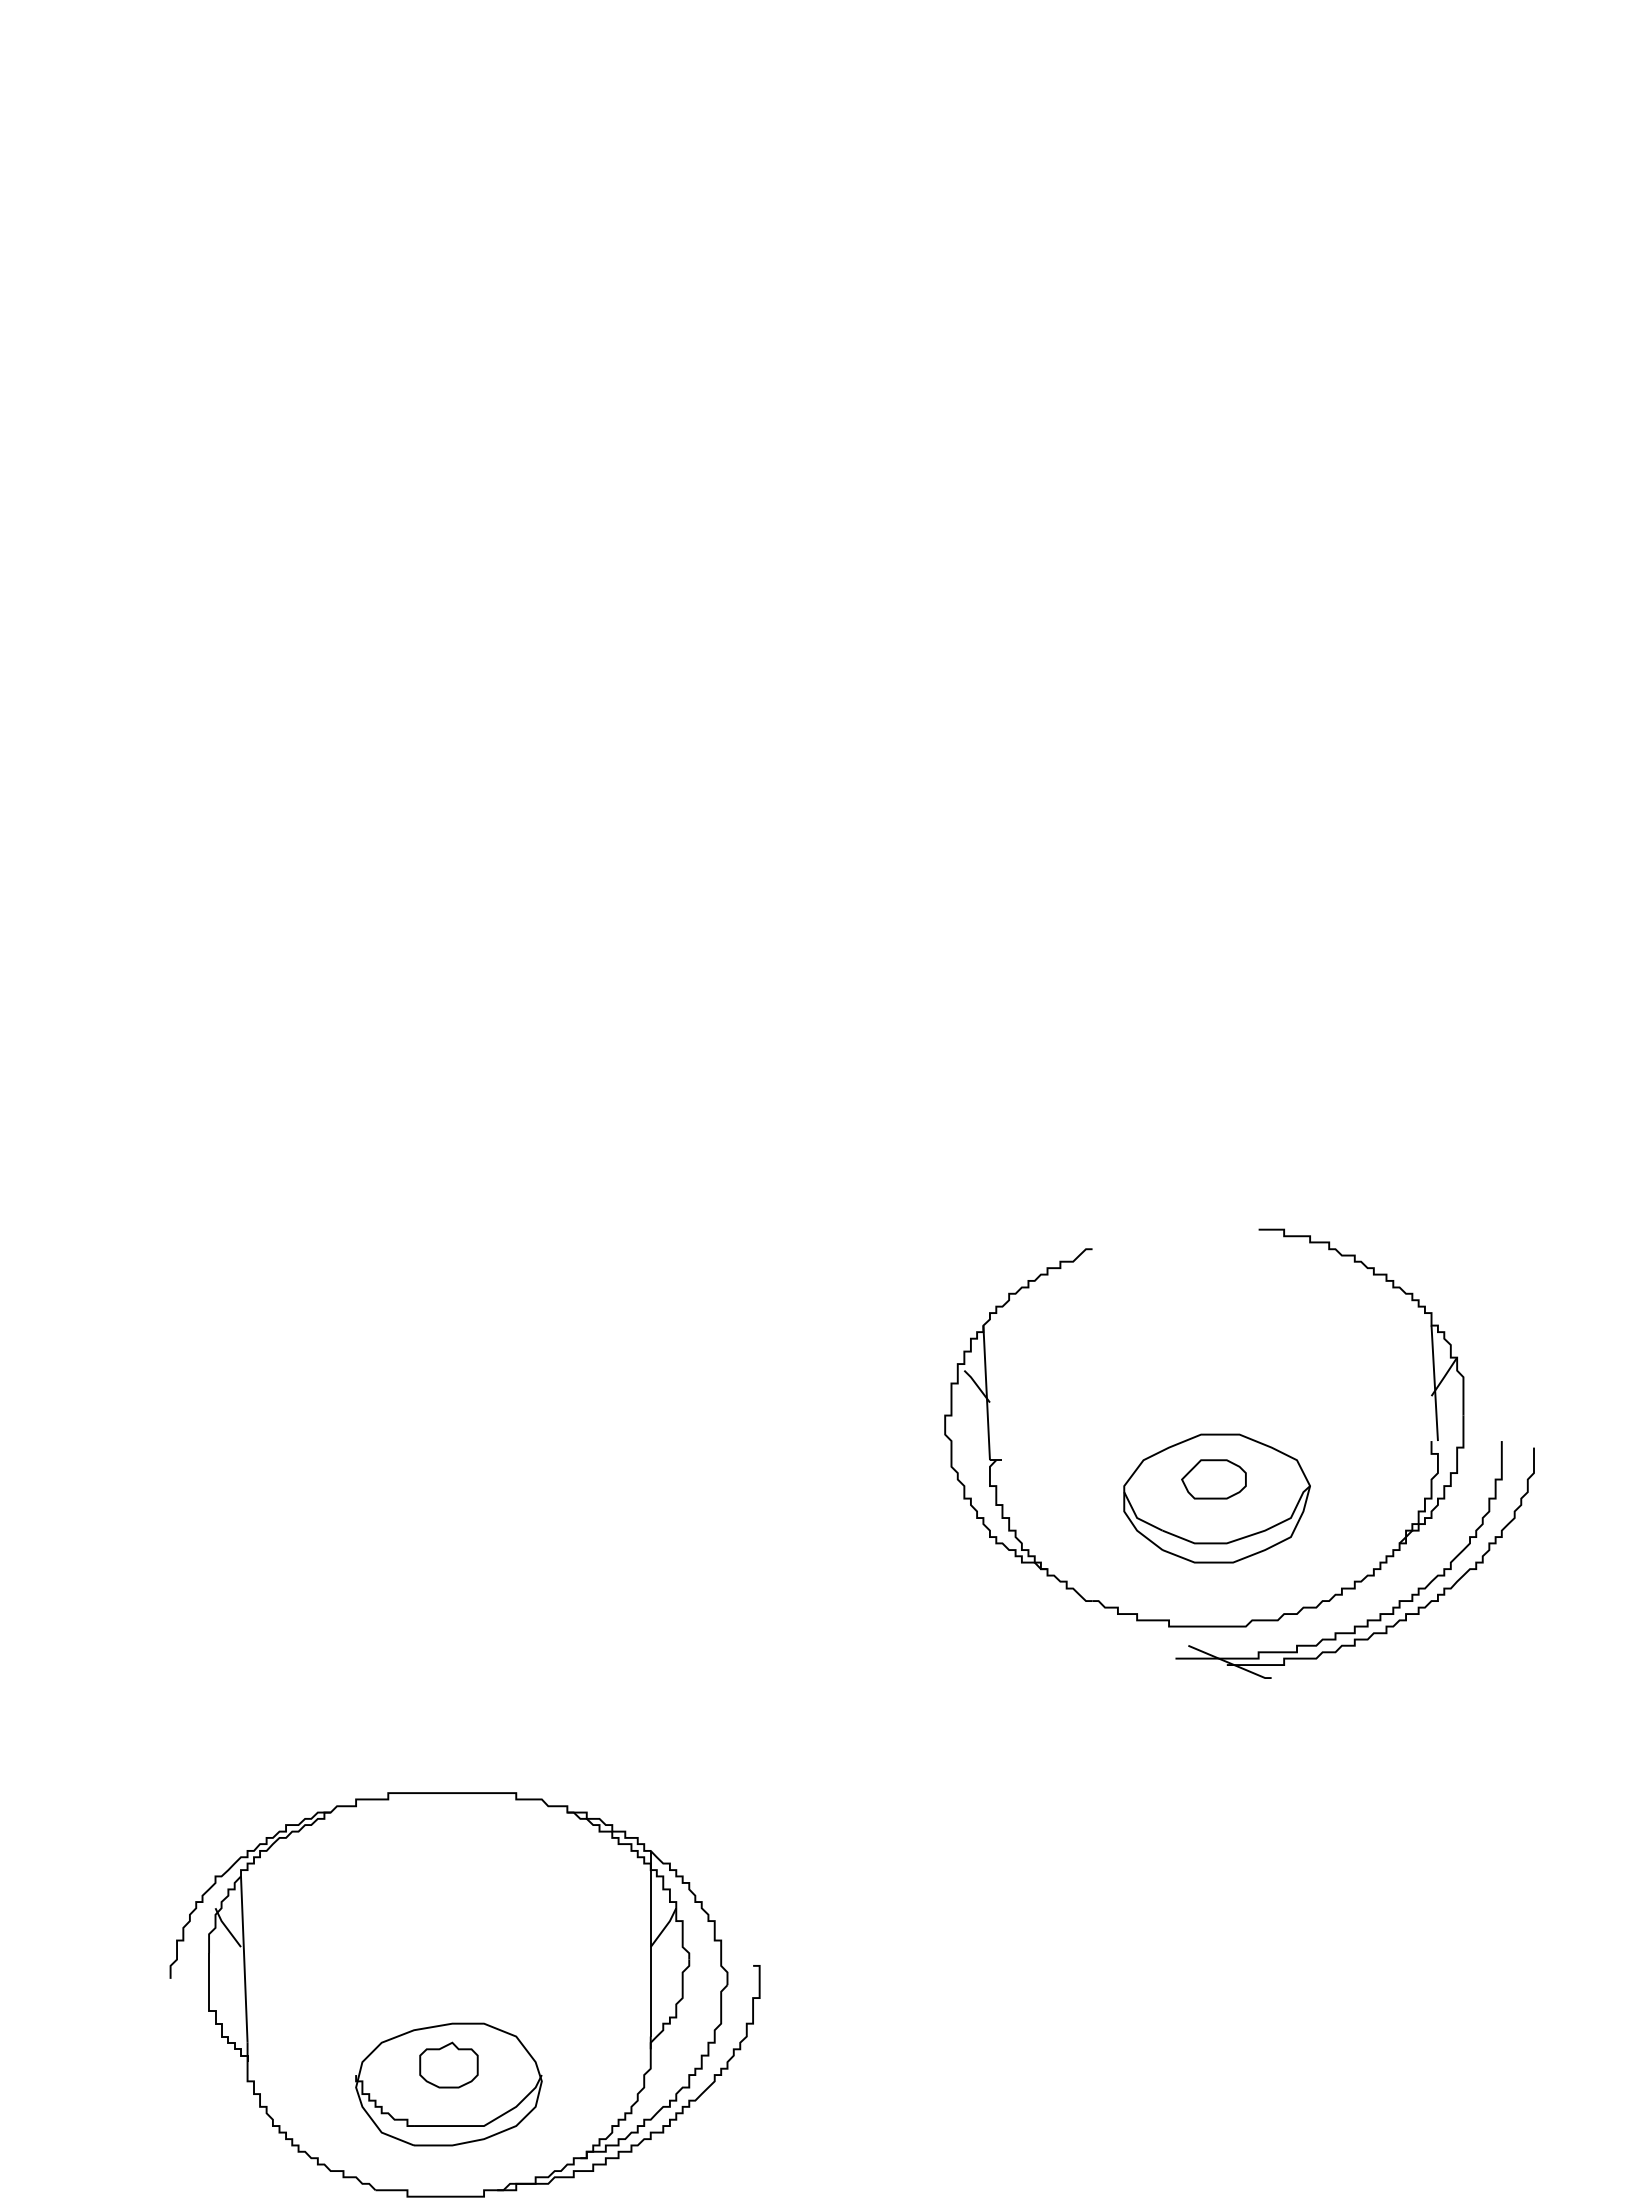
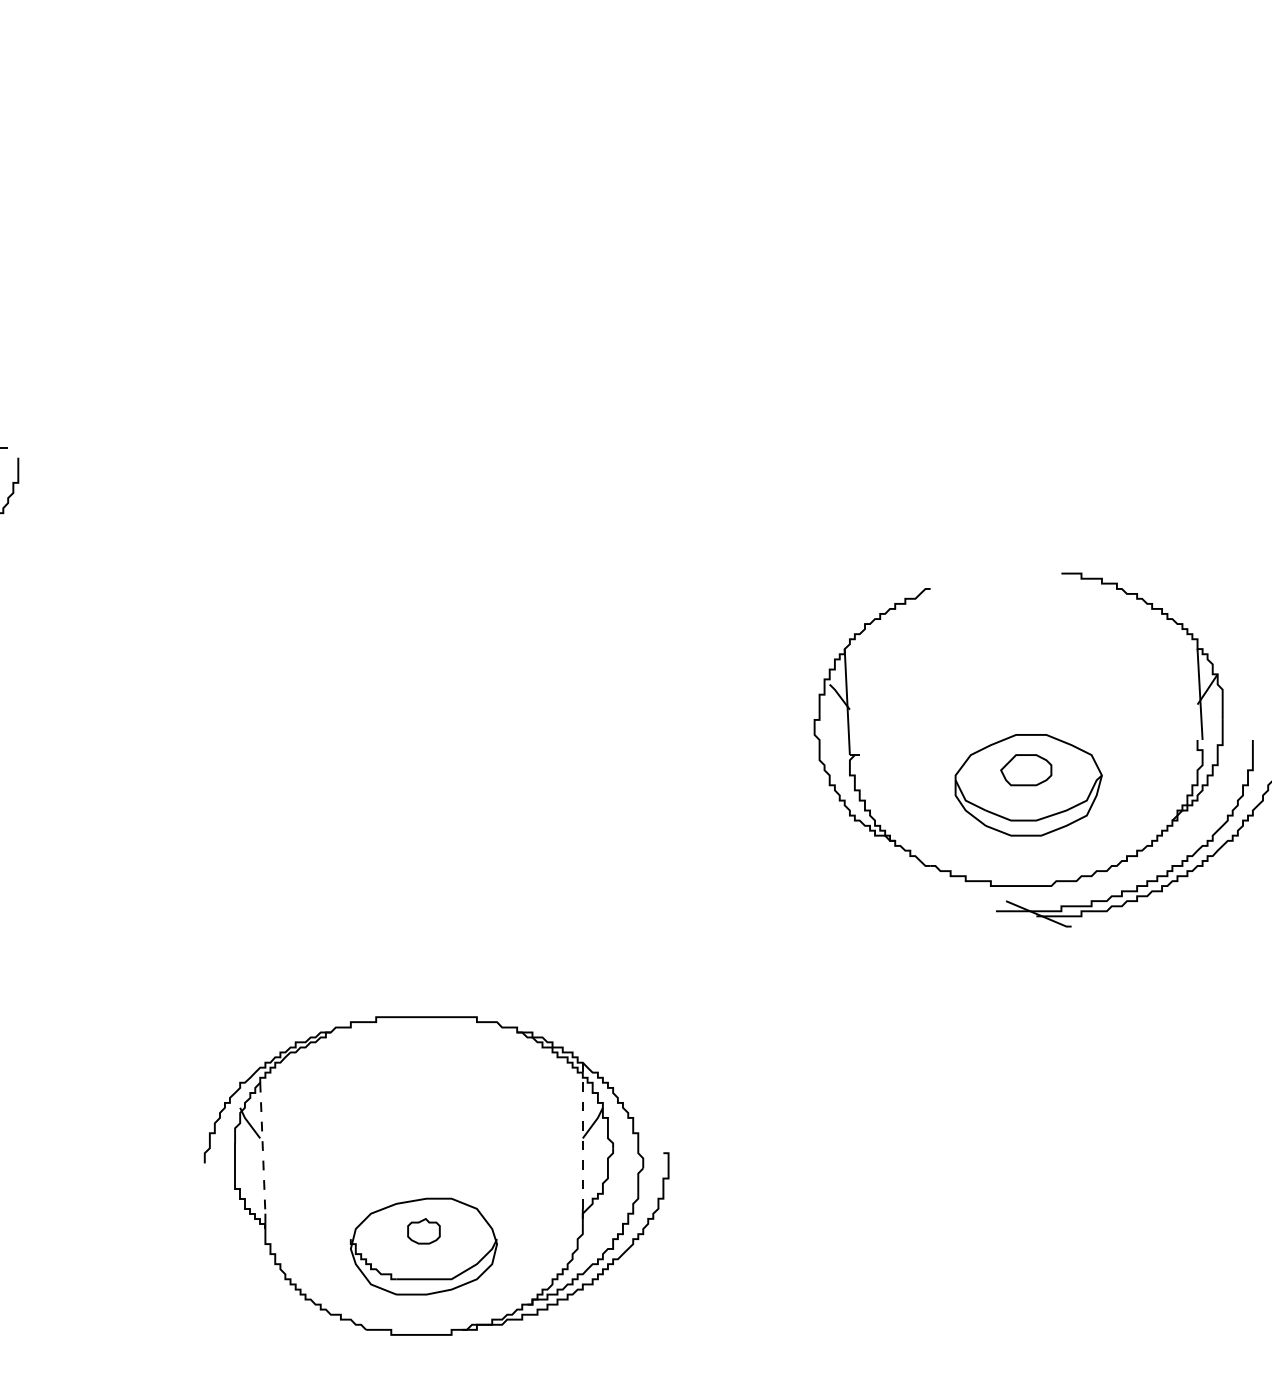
line: (650, 1943) -> (582, 1135), solid -> dashed
line: (244, 1960) -> (262, 1148), solid -> dashed
part: (448, 2064) -> (423, 1230), size x0.7

